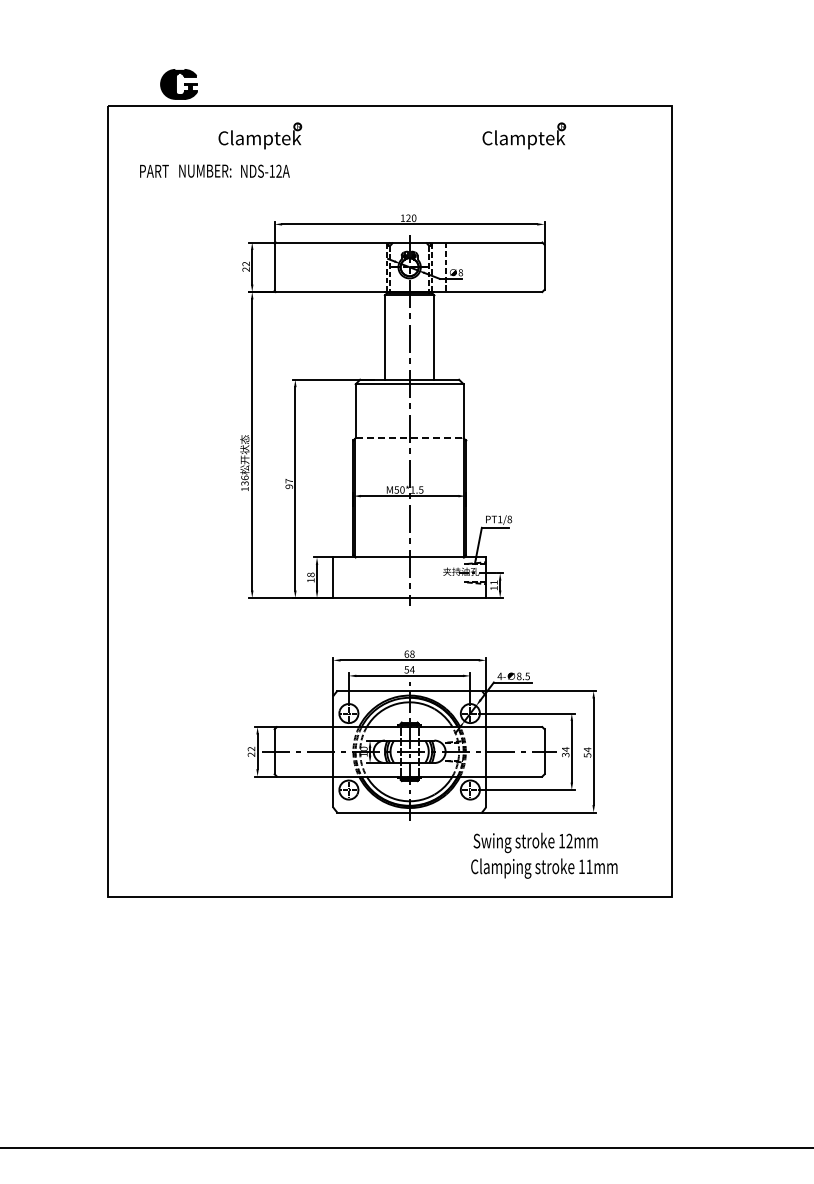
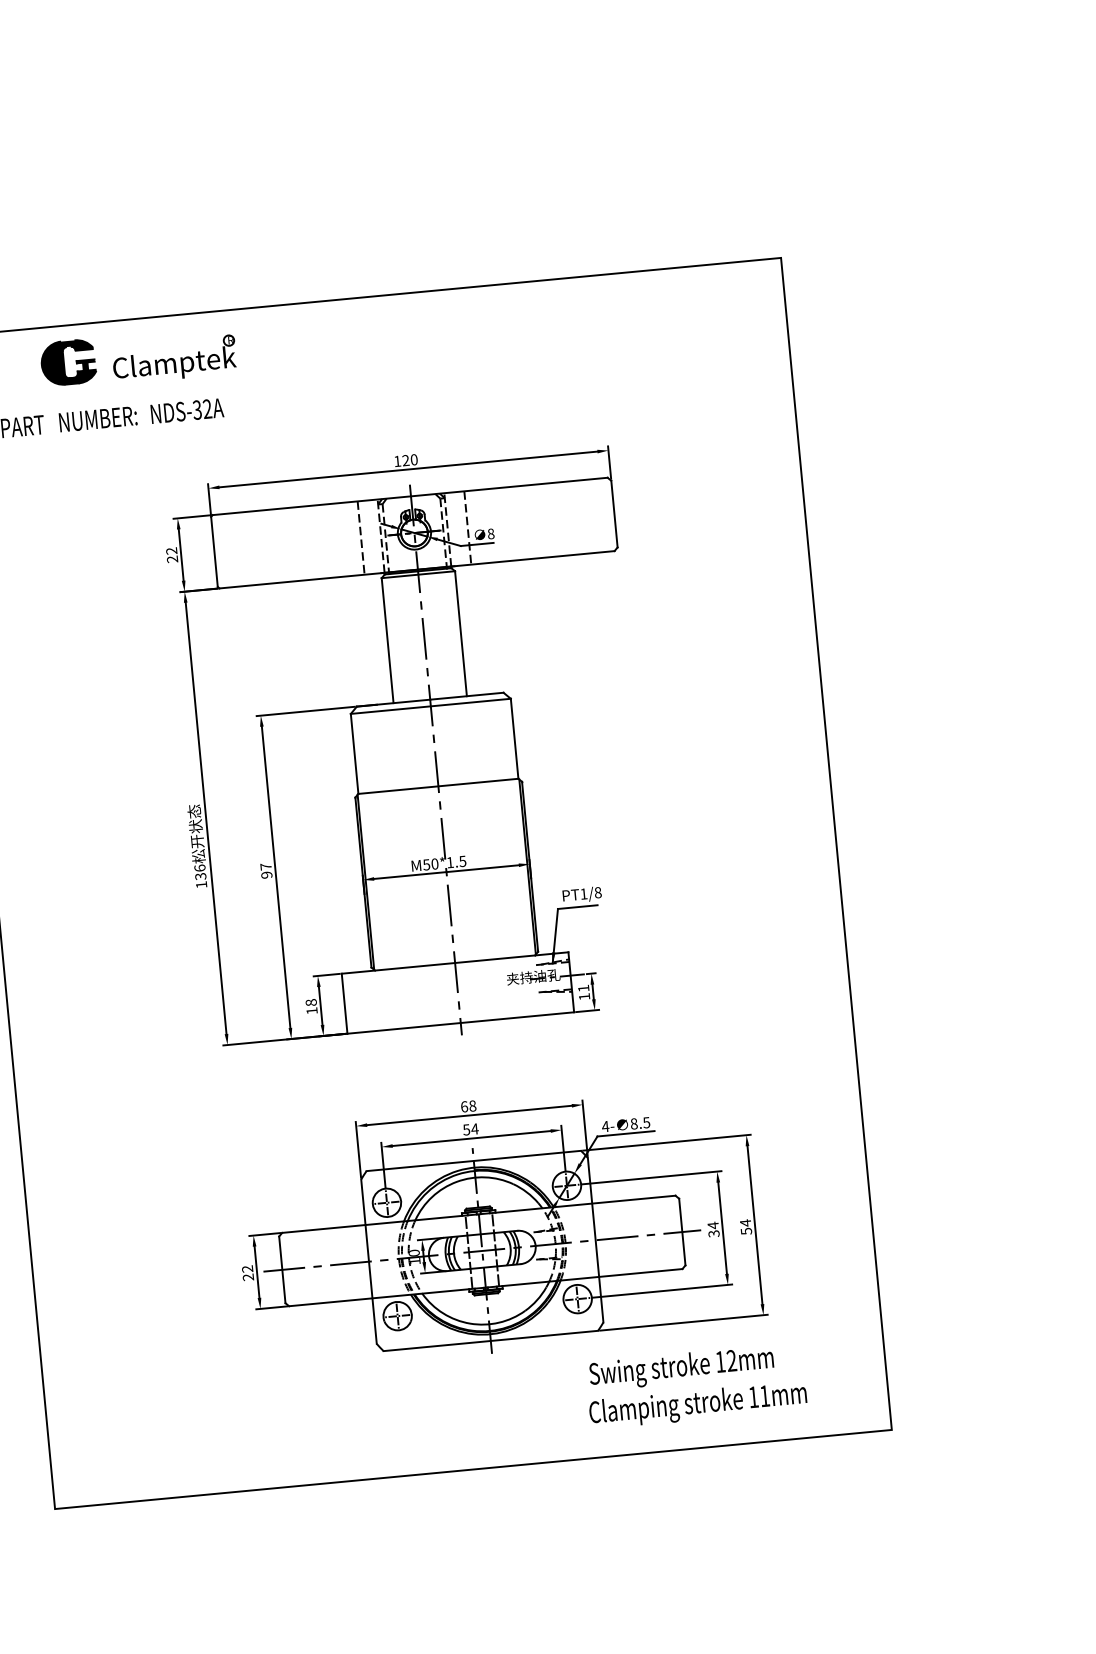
part: (178, 84) -> (67, 362), moved
part: (524, 135) -> (566, 321), removed
text: (271, 170) -> (196, 408), NDS-12A -> NDS-32A
line: (373, 267) -> (360, 538), added
line: (409, 438) -> (438, 786), dashed -> solid

